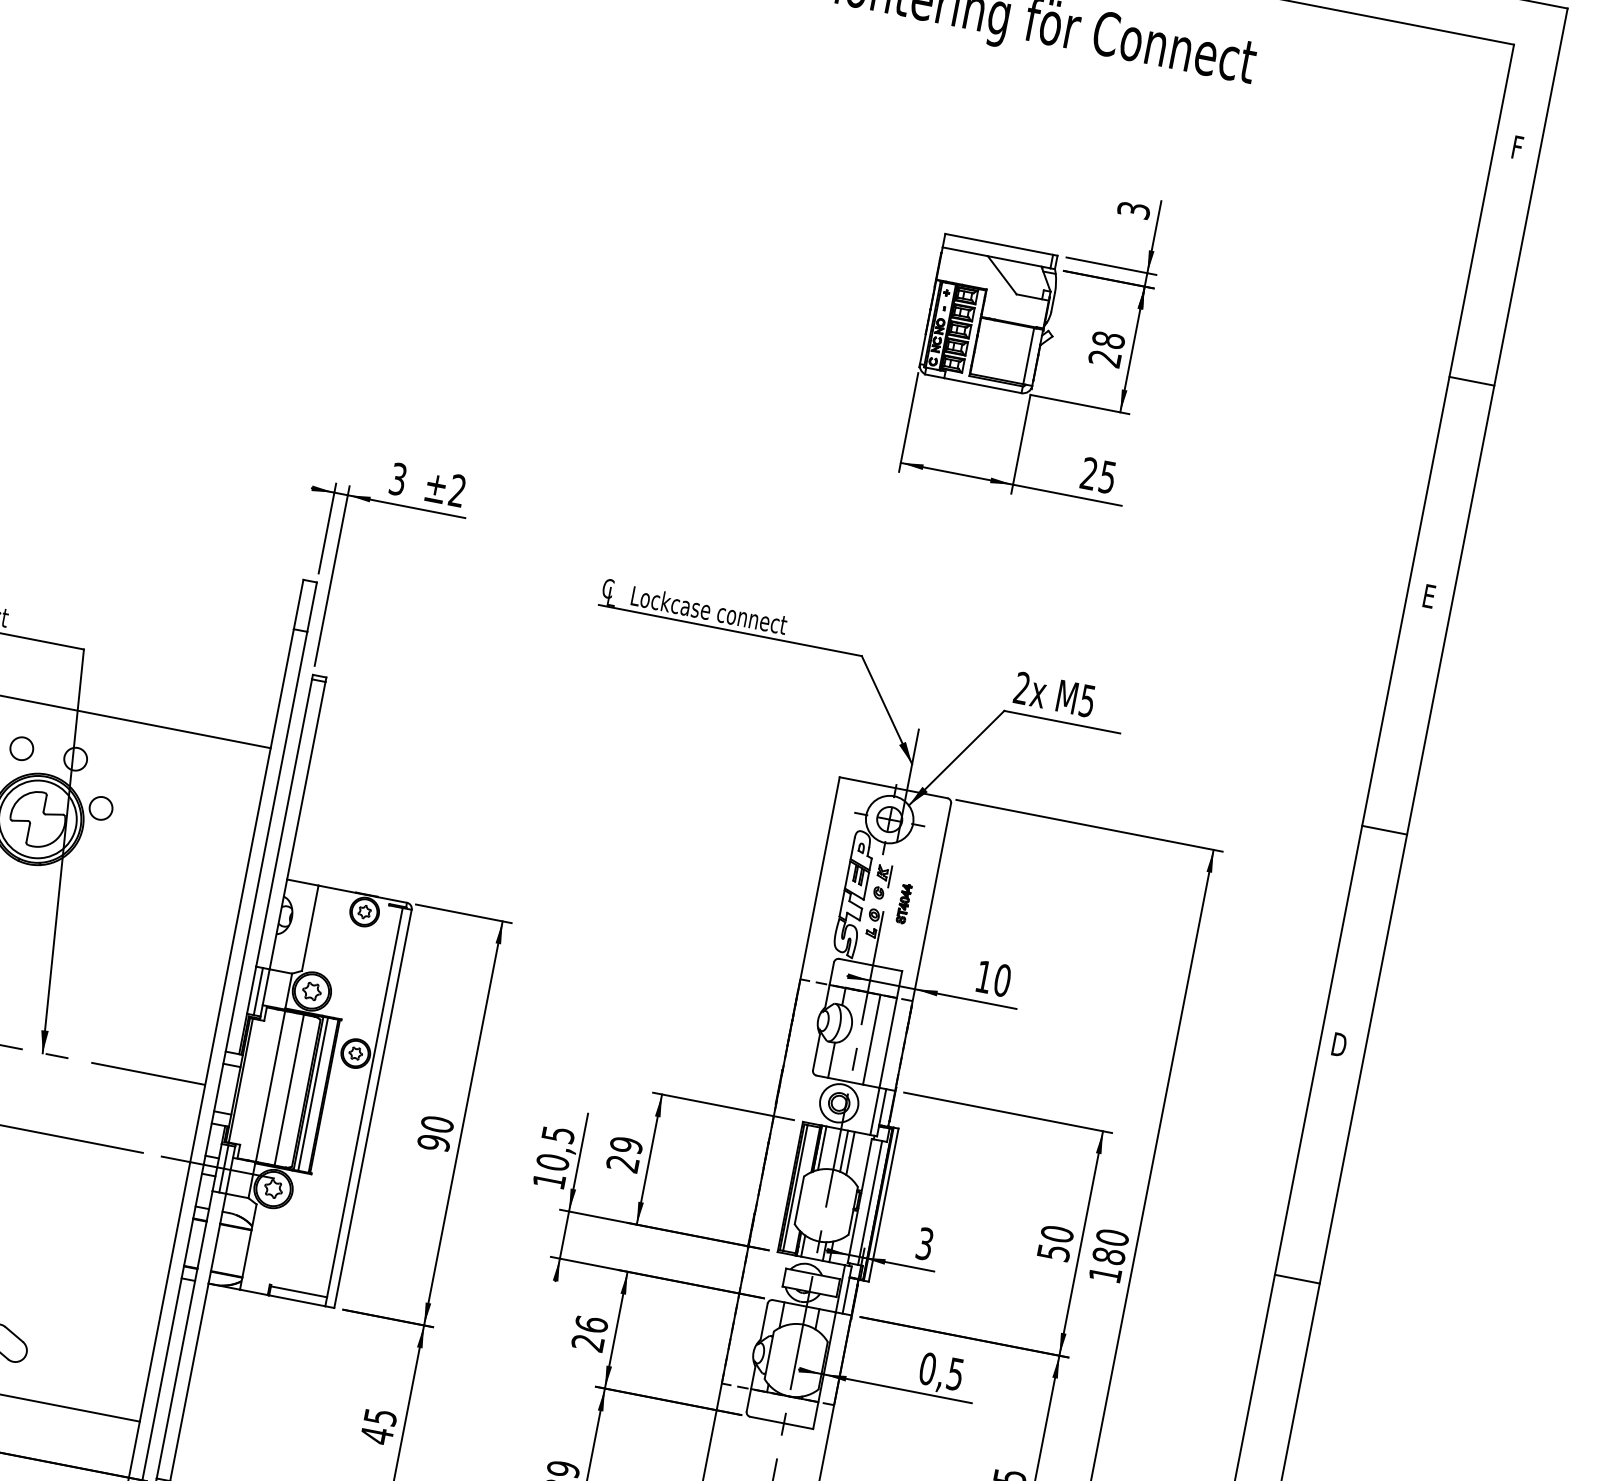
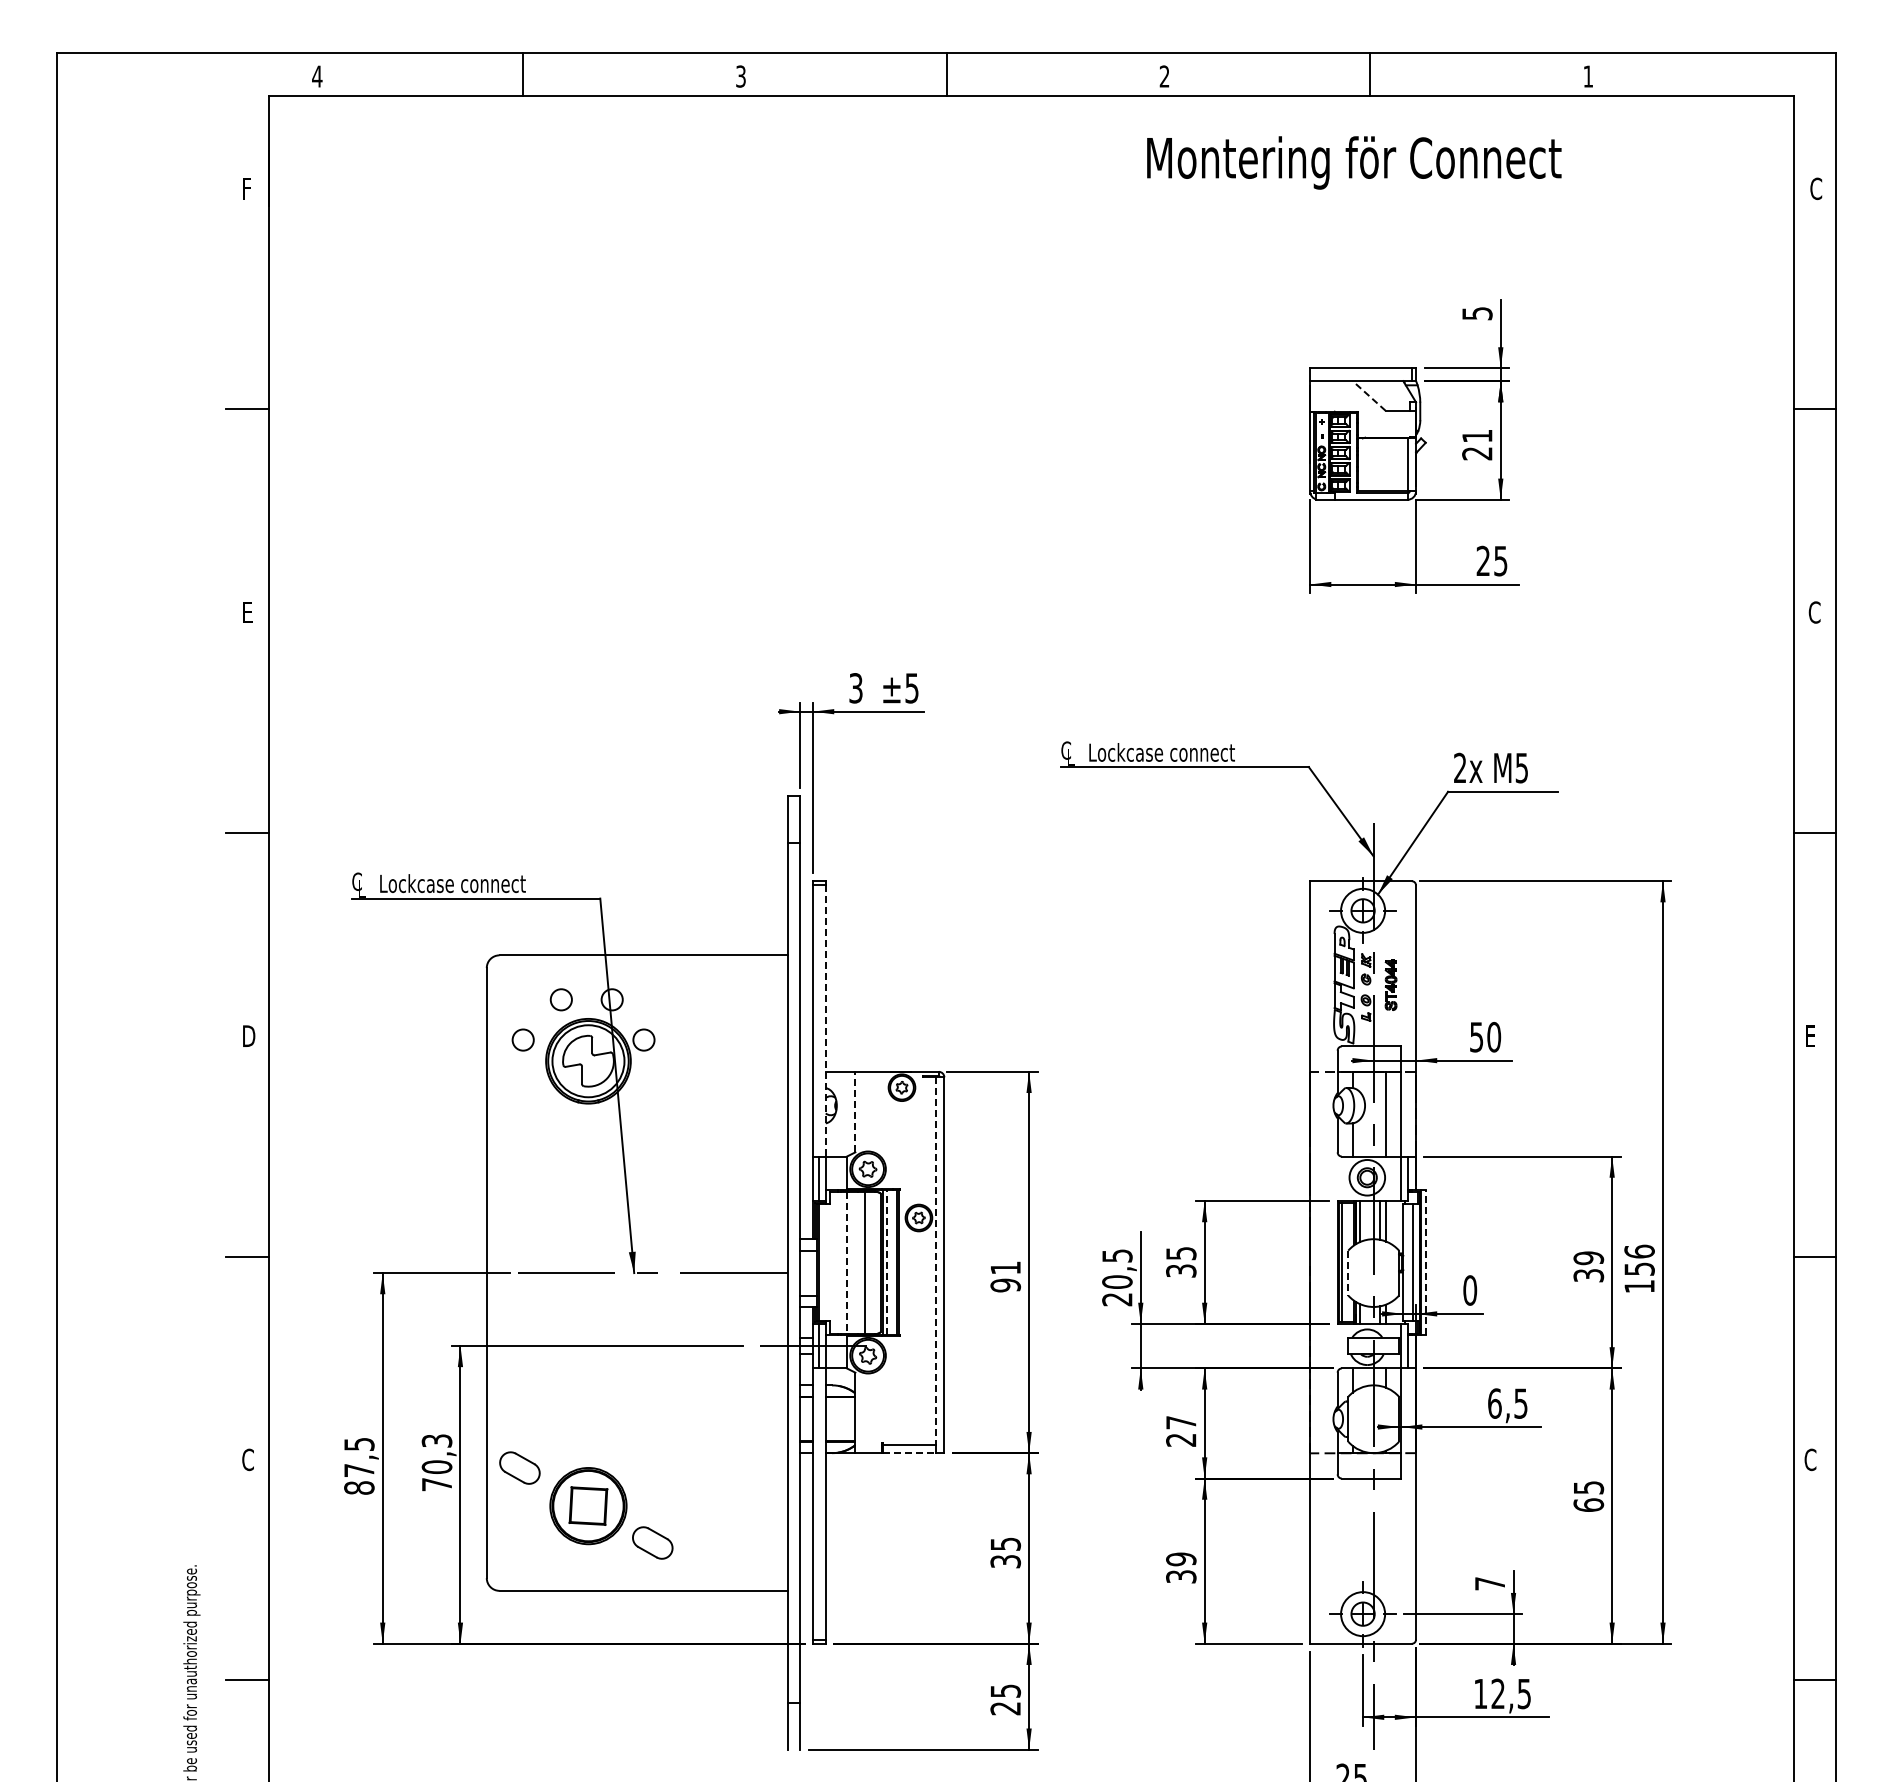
text: (1518, 147) -> (1816, 188), F -> C
text: (1133, 210) -> (1477, 313), 3 -> 5
line: (1001, 274) -> (1368, 395), solid -> dashed
text: (1108, 339) -> (1477, 435), 28 -> 21
text: (456, 490) -> (911, 688), ±2 -> ±5
text: (1429, 596) -> (1814, 612), E -> C
line: (297, 826) -> (825, 1021), solid -> dashed
part: (903, 903) -> (1390, 984), size x1.4
line: (310, 927) -> (855, 1111), solid -> dashed
text: (983, 977) -> (1476, 1037), 10 -> 50
text: (1339, 1044) -> (1811, 1035), D -> E
line: (270, 1087) -> (847, 1263), solid -> dashed
line: (313, 1094) -> (887, 1262), solid -> dashed
line: (364, 1103) -> (935, 1261), solid -> dashed
text: (437, 1123) -> (1005, 1267), 90 -> 91
text: (625, 1153) -> (1181, 1261), 29 -> 35
text: (549, 1180) -> (1117, 1299), 10,5 -> 20,5
line: (799, 1200) -> (1348, 1273), solid -> dashed
line: (883, 1205) -> (1425, 1262), solid -> dashed
text: (1055, 1242) -> (1588, 1266), 50 -> 39
text: (925, 1244) -> (1470, 1290), 3 -> 0
text: (1110, 1245) -> (1639, 1259), 180 -> 156
line: (297, 1301) -> (909, 1453), solid -> dashed
text: (591, 1324) -> (1181, 1422), 26 -> 27
text: (927, 1368) -> (1494, 1403), 0,5 -> 6,5
text: (376, 1435) -> (1005, 1561), 45 -> 35

